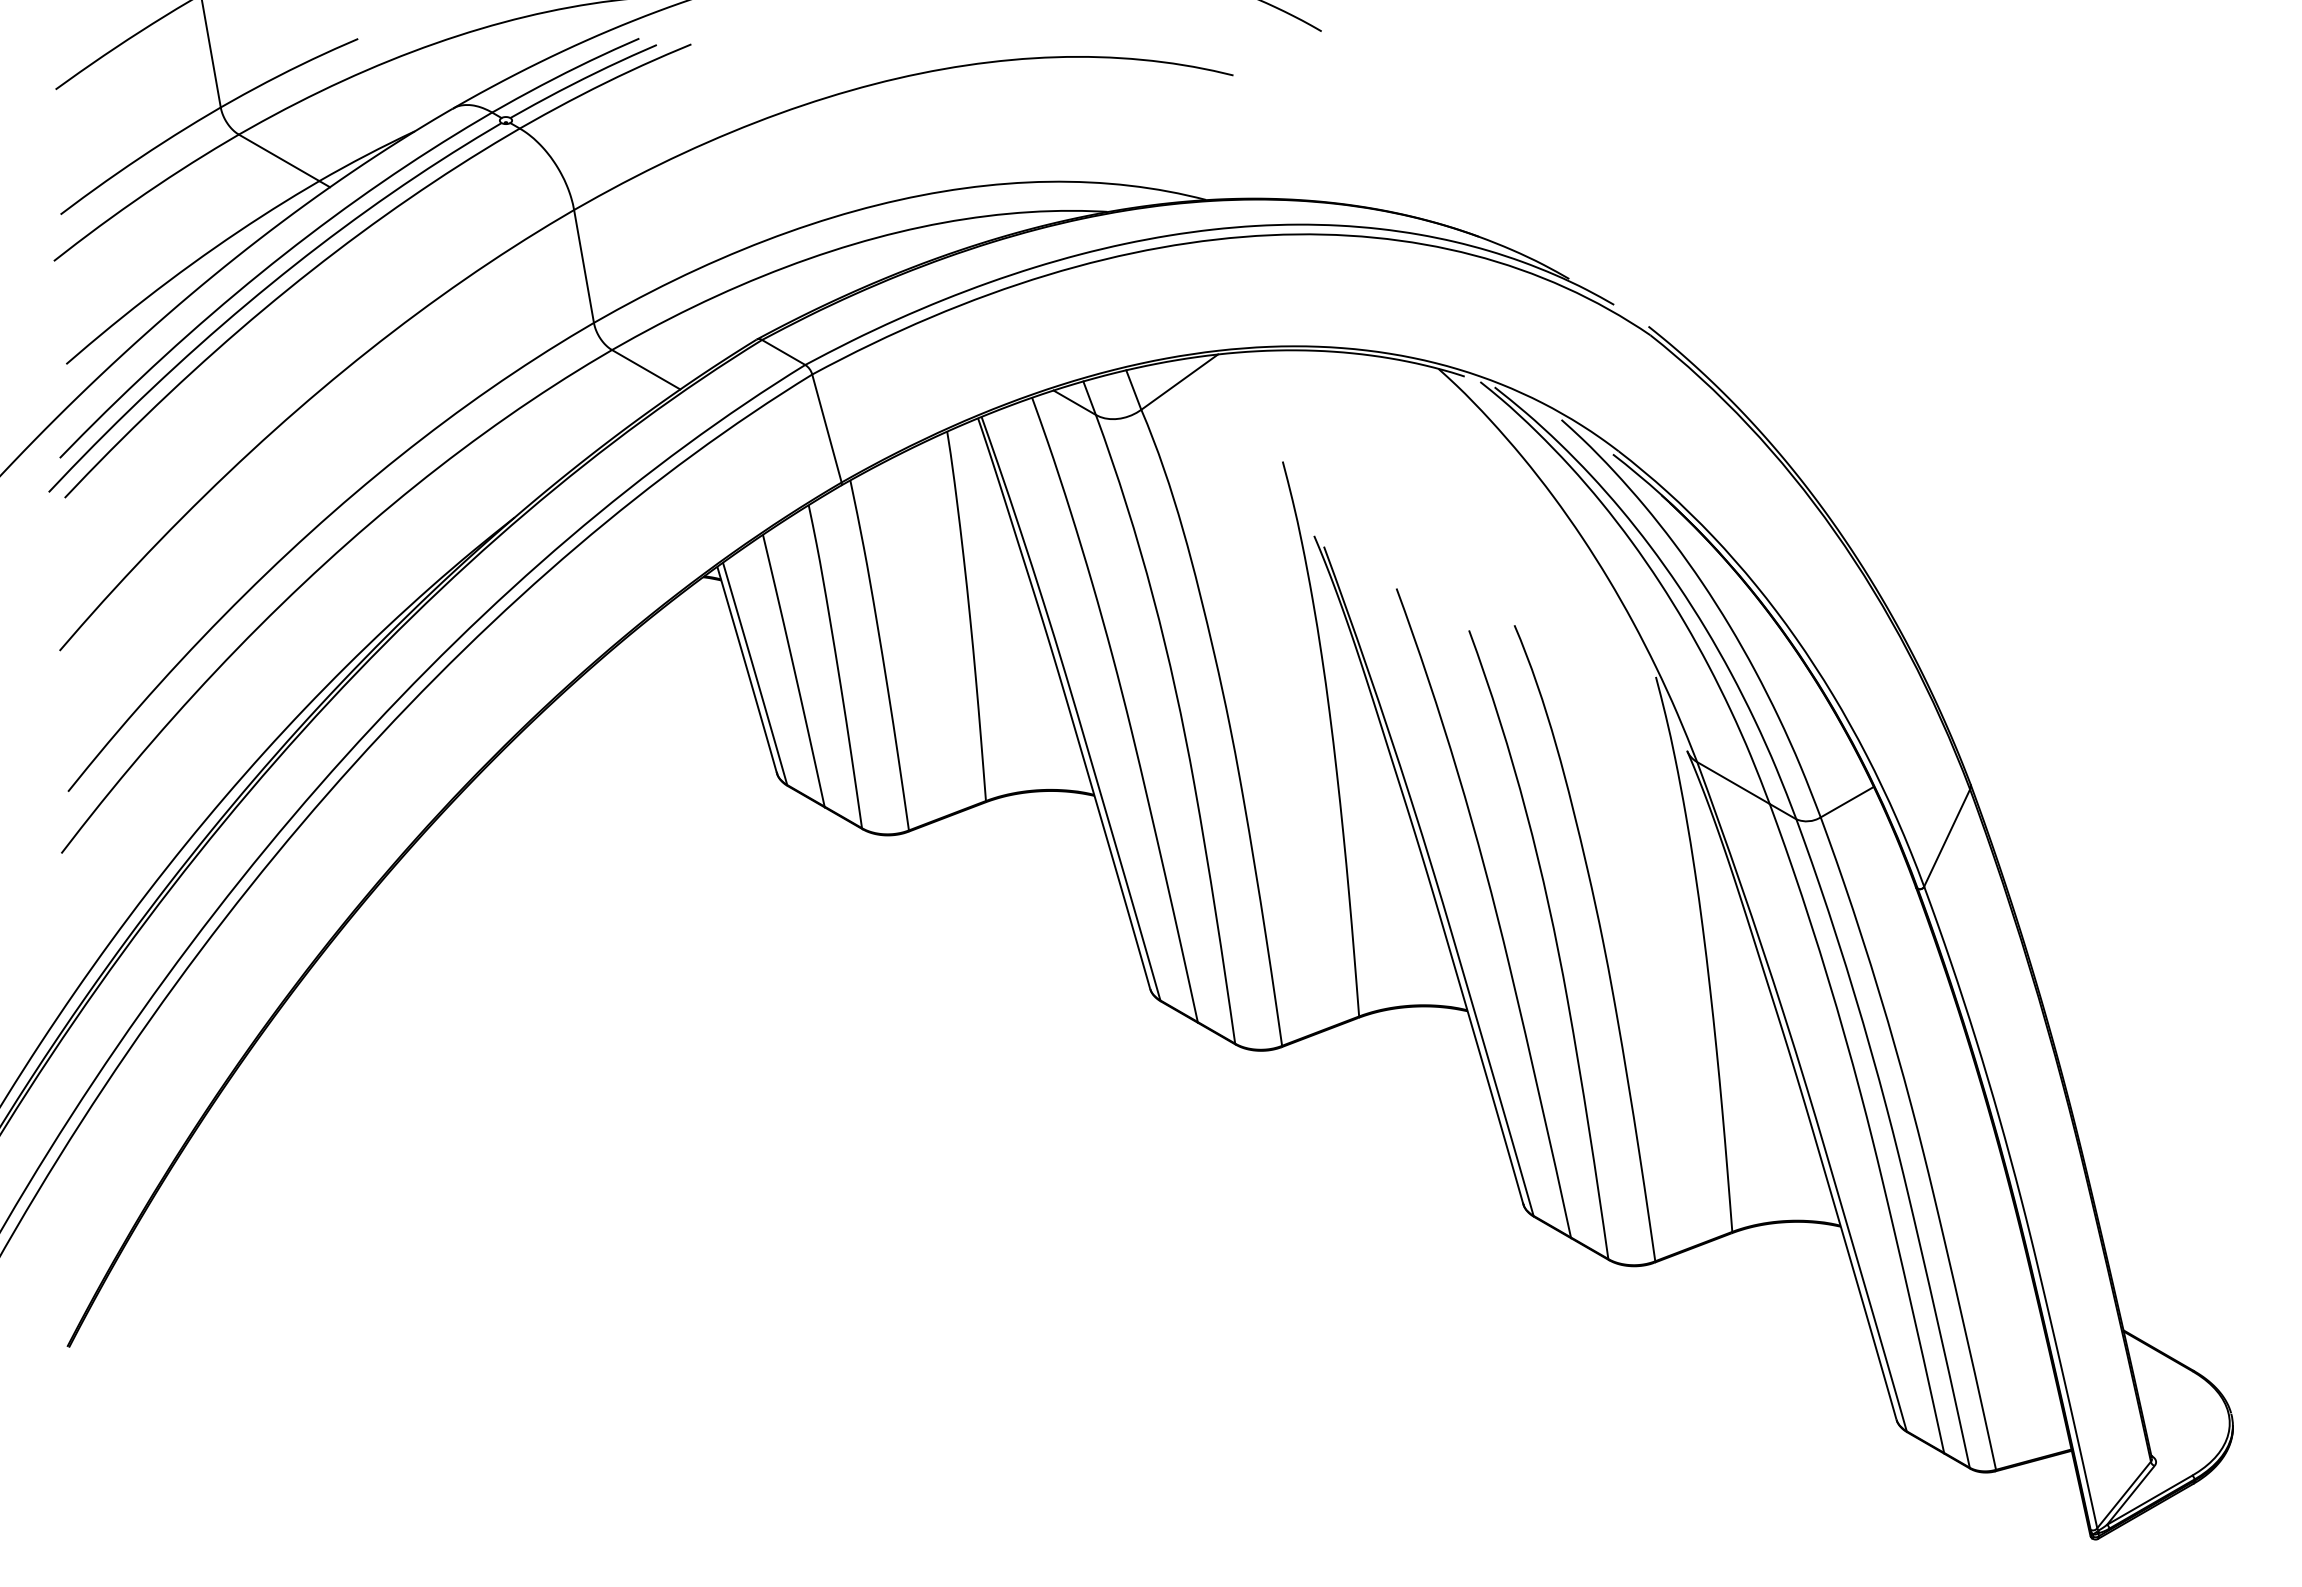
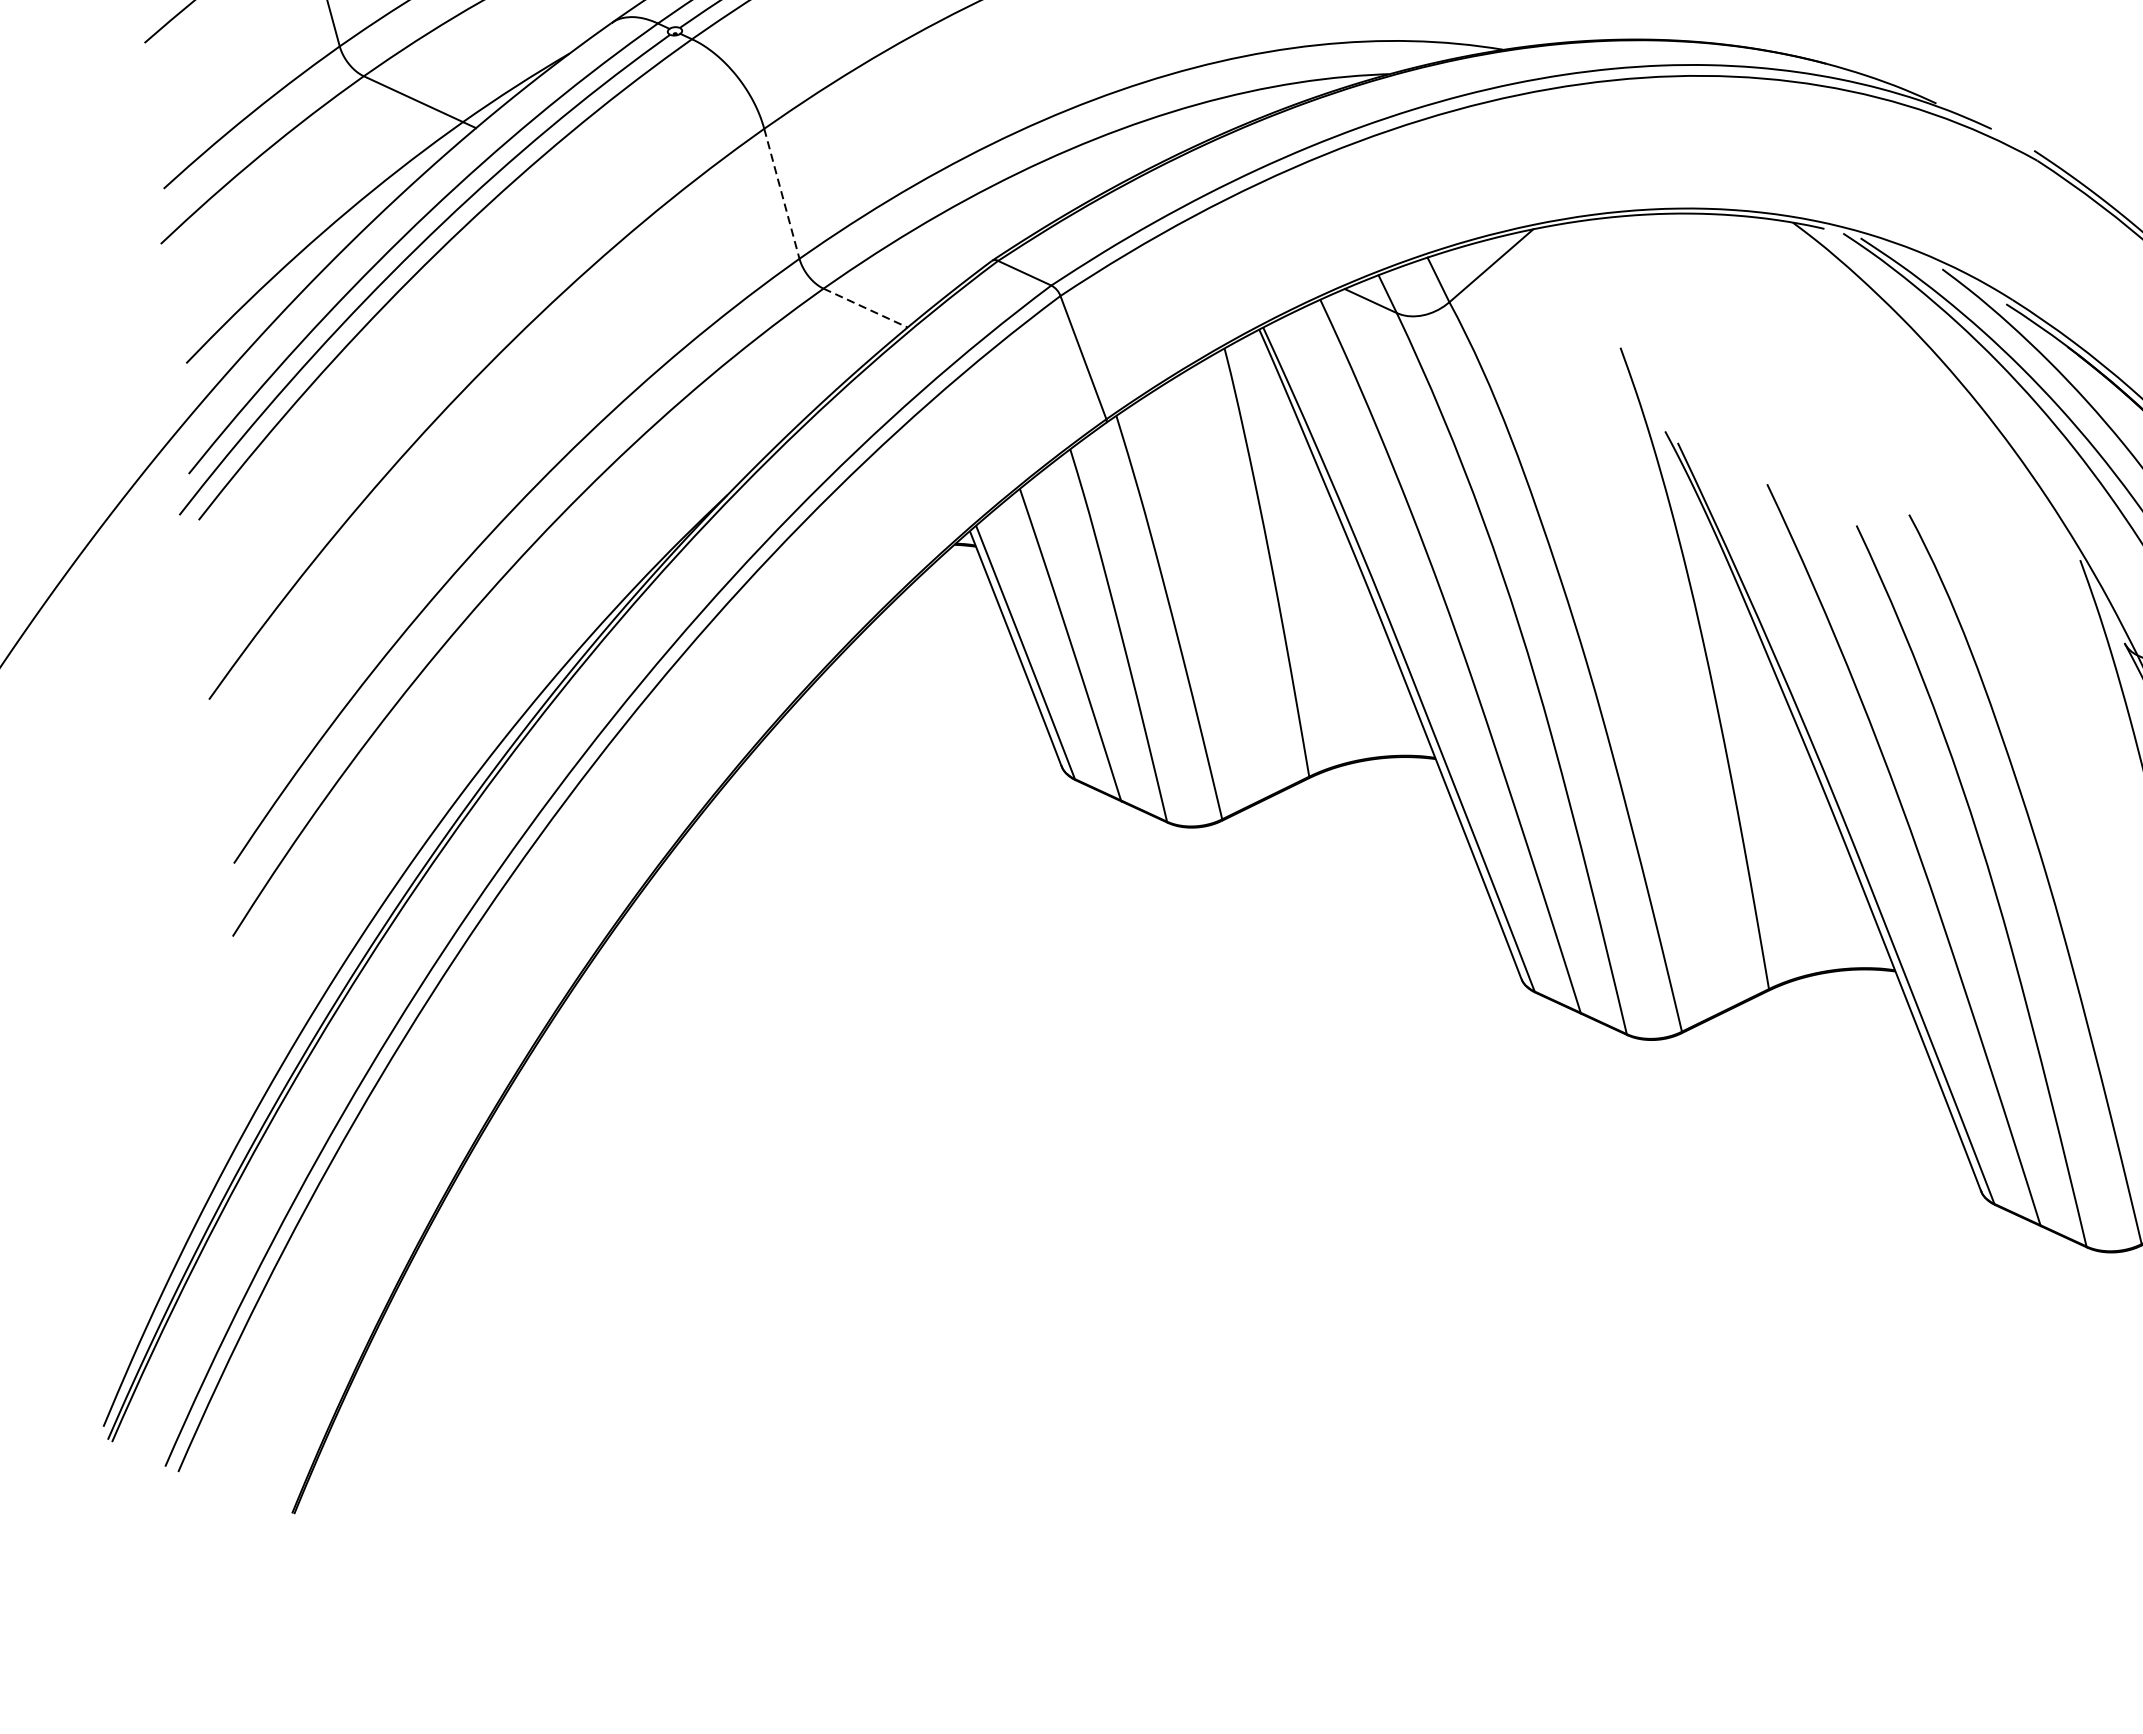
line: (584, 266) -> (782, 193), solid -> dashed
line: (646, 369) -> (865, 307), solid -> dashed

